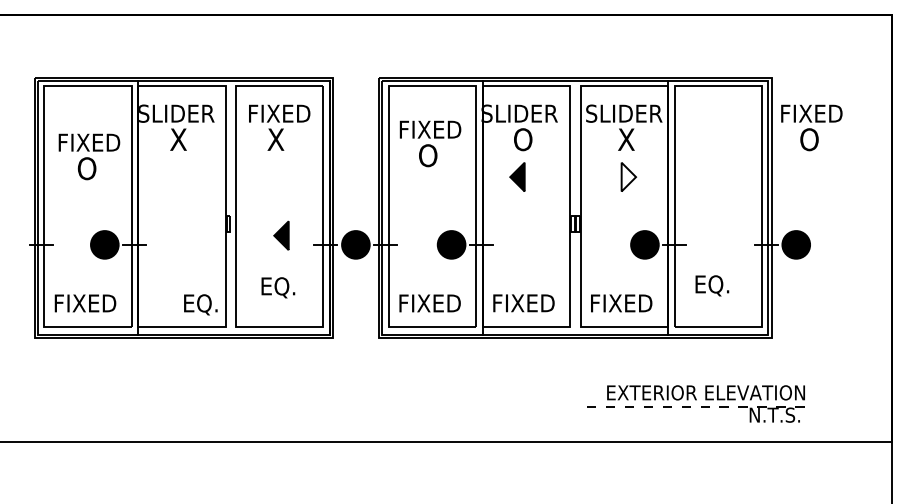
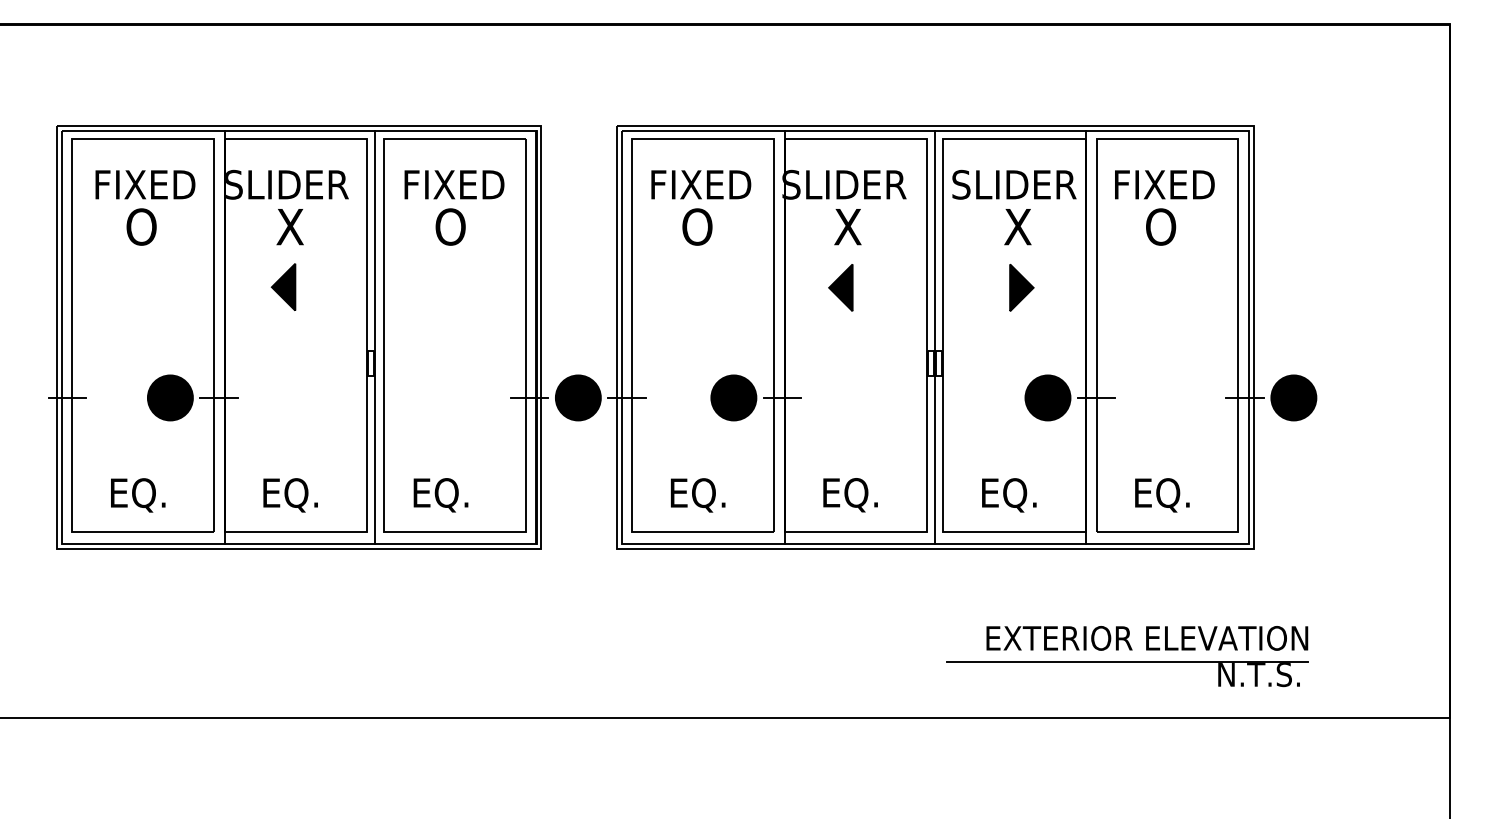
text: (811, 127) -> (1164, 207), moved
text: (276, 139) -> (449, 226), X -> O
text: (522, 139) -> (849, 226), O -> X
text: (430, 143) -> (701, 207), moved
text: (89, 156) -> (145, 207), moved
fill: (628, 176) -> (1021, 286), added
line: (230, 207) -> (374, 337), added
line: (575, 207) -> (935, 337), added
part: (281, 235) -> (283, 286), moved
text: (712, 285) -> (1162, 494), moved
text: (278, 287) -> (441, 494), moved
text: (85, 304) -> (139, 494), FIXED -> EQ.
text: (200, 304) -> (290, 494), moved
text: (429, 304) -> (697, 494), FIXED -> EQ.
text: (523, 304) -> (850, 494), FIXED -> EQ.
text: (621, 304) -> (1009, 494), FIXED -> EQ.
line: (693, 407) -> (1126, 662), dashed -> solid

